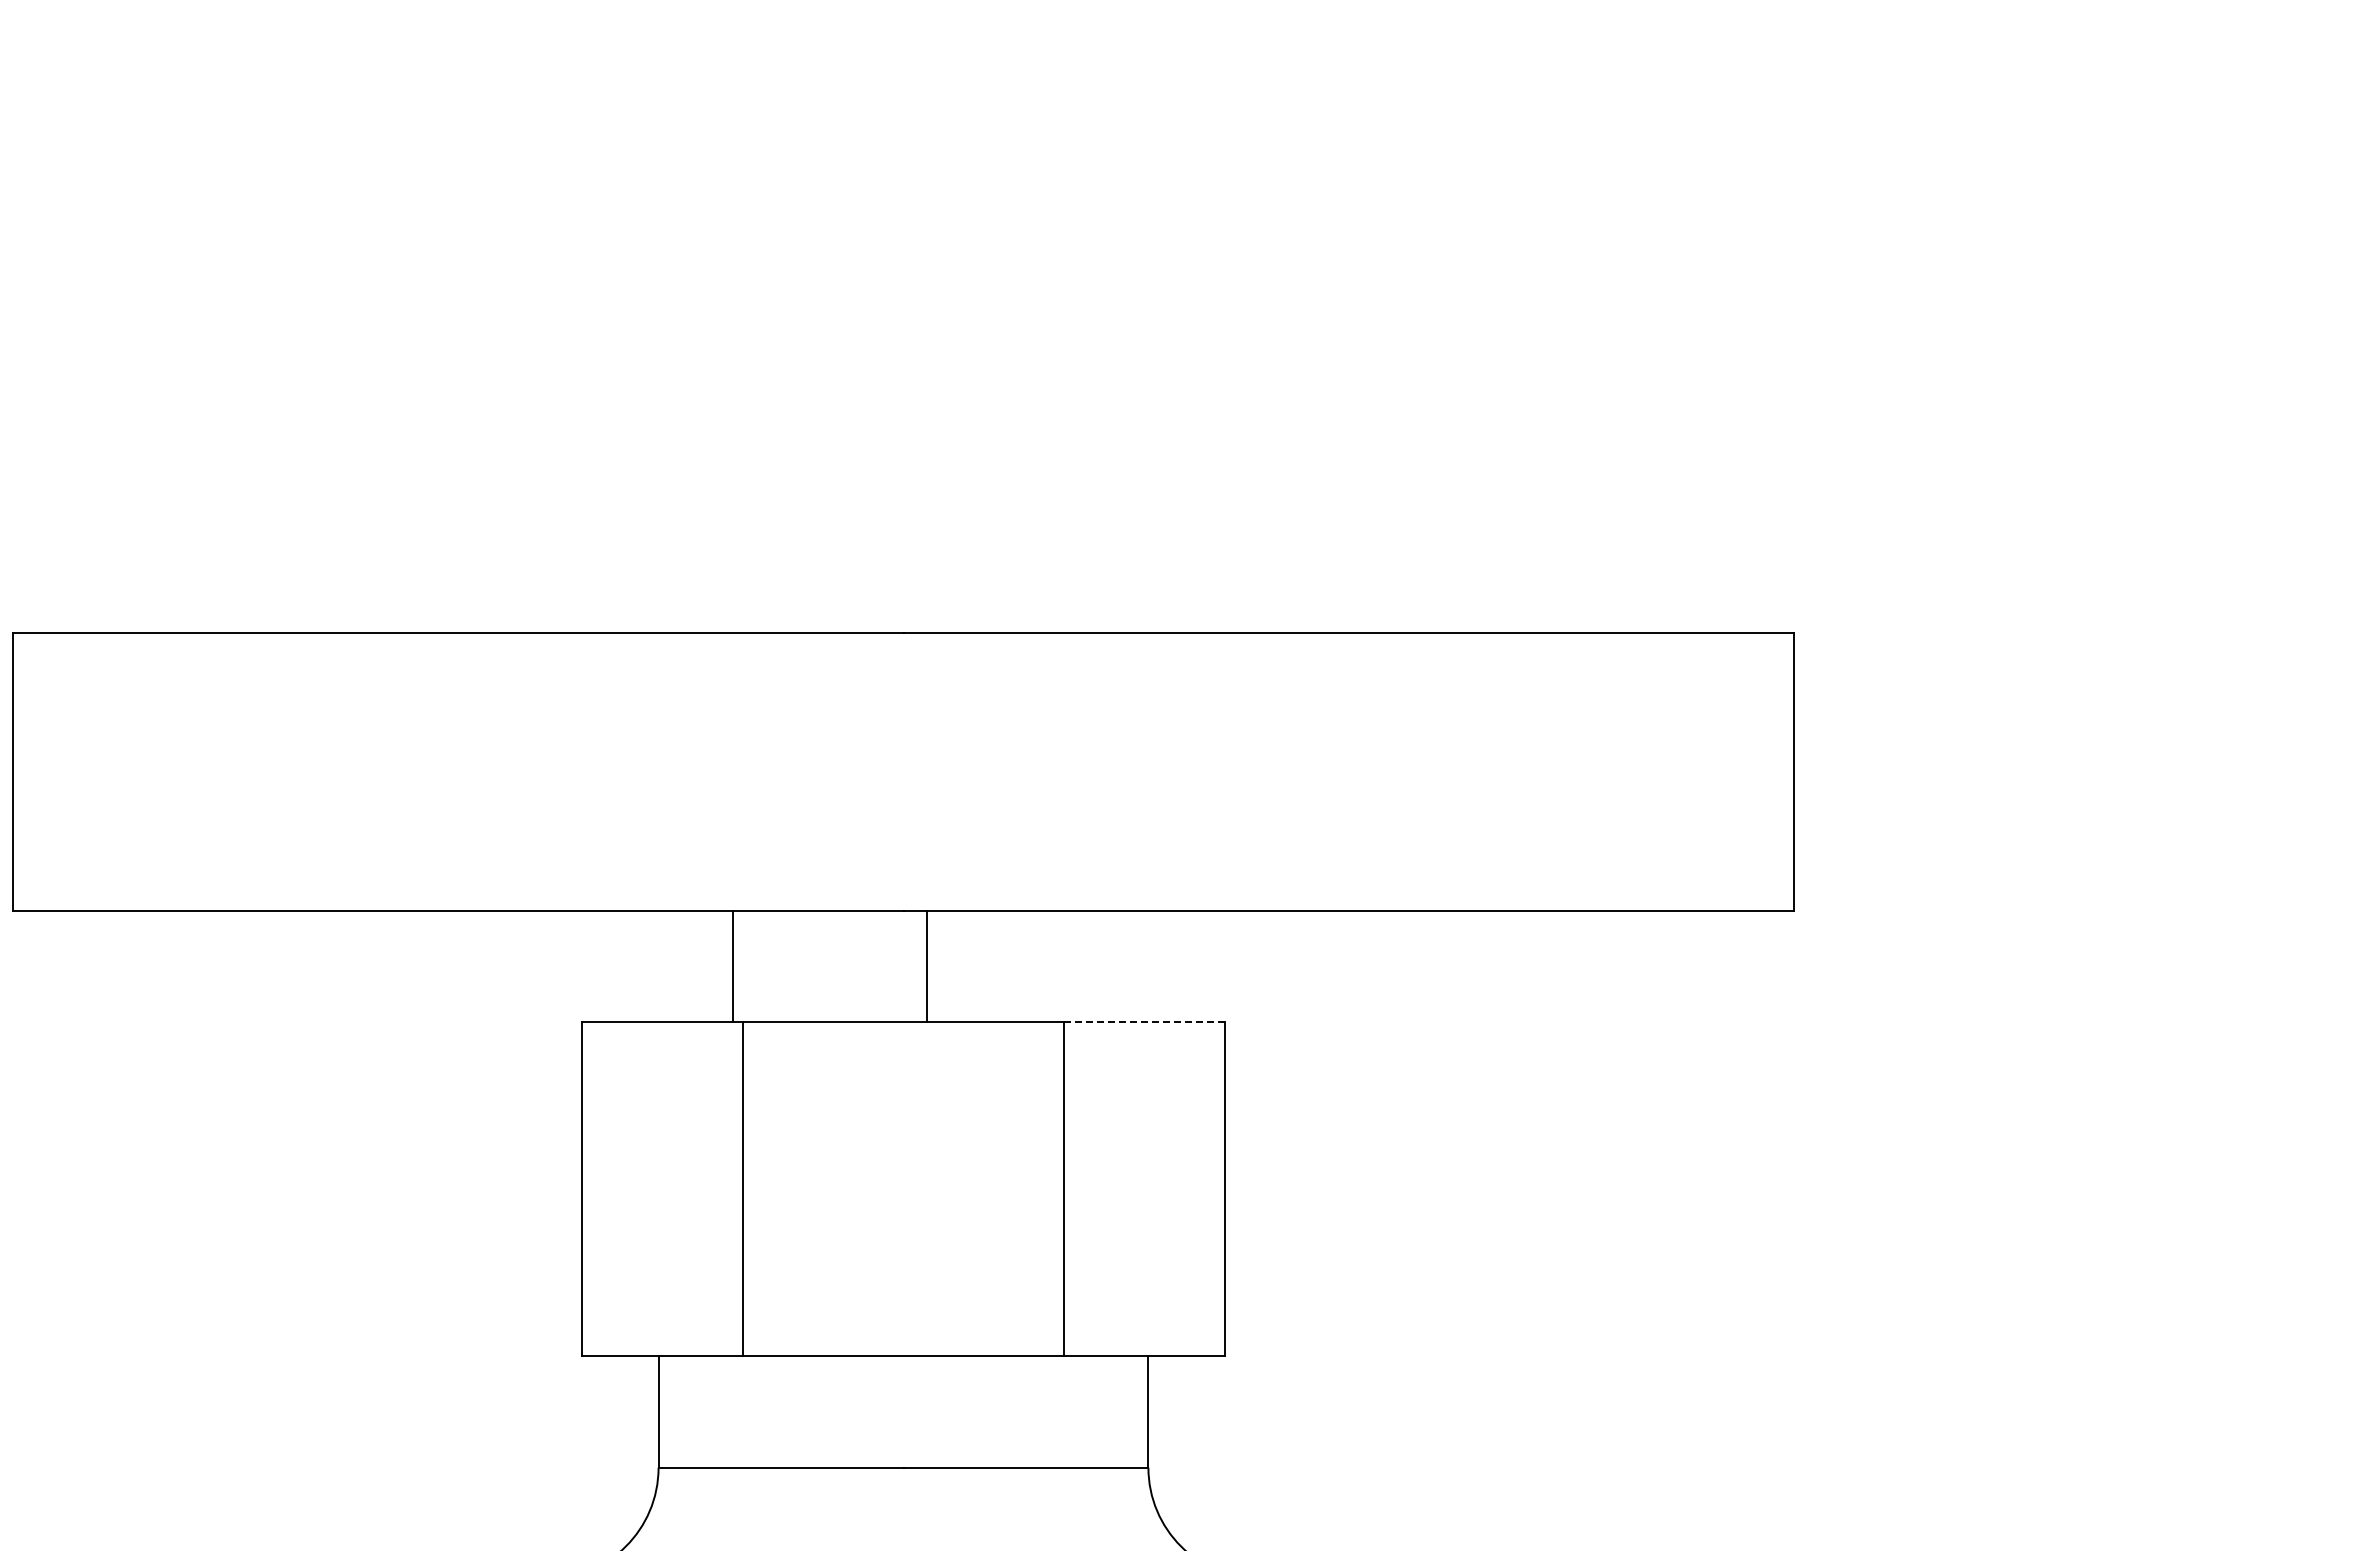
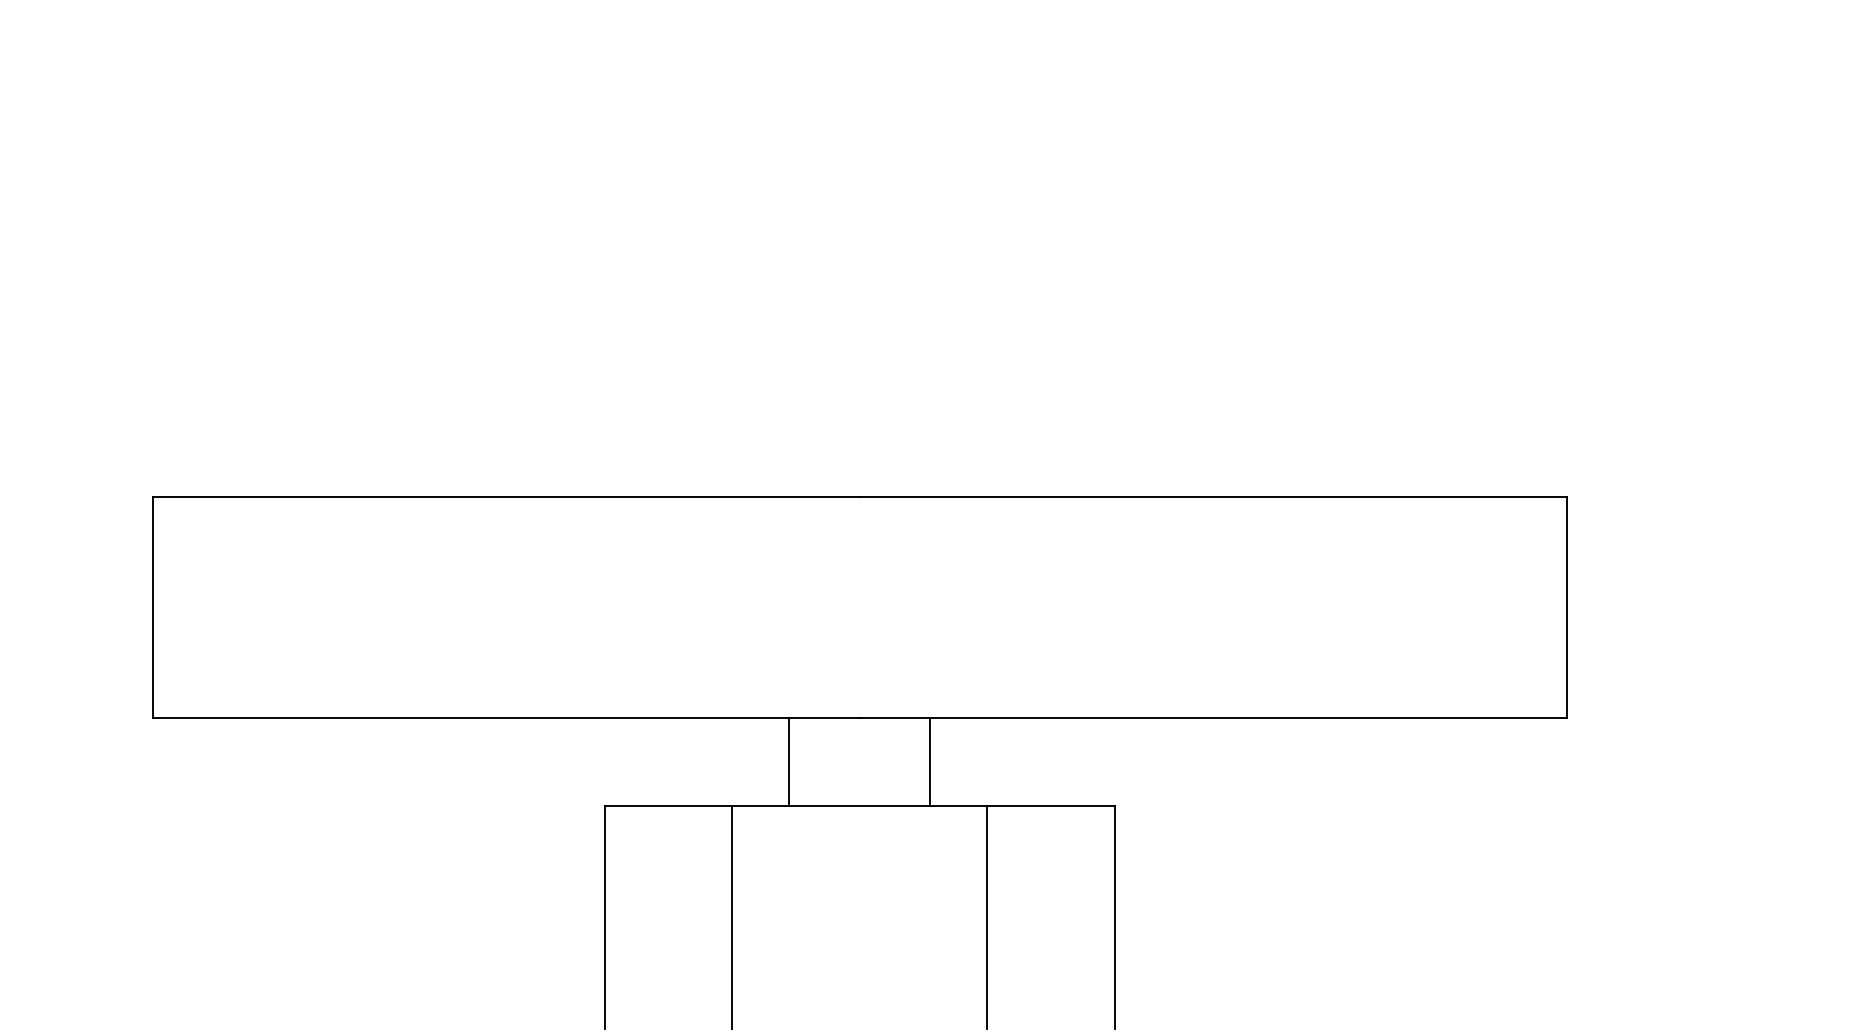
line: (733, 966) -> (788, 761), moved
line: (926, 966) -> (930, 761), moved
line: (1144, 1022) -> (1050, 806), dashed -> solid

